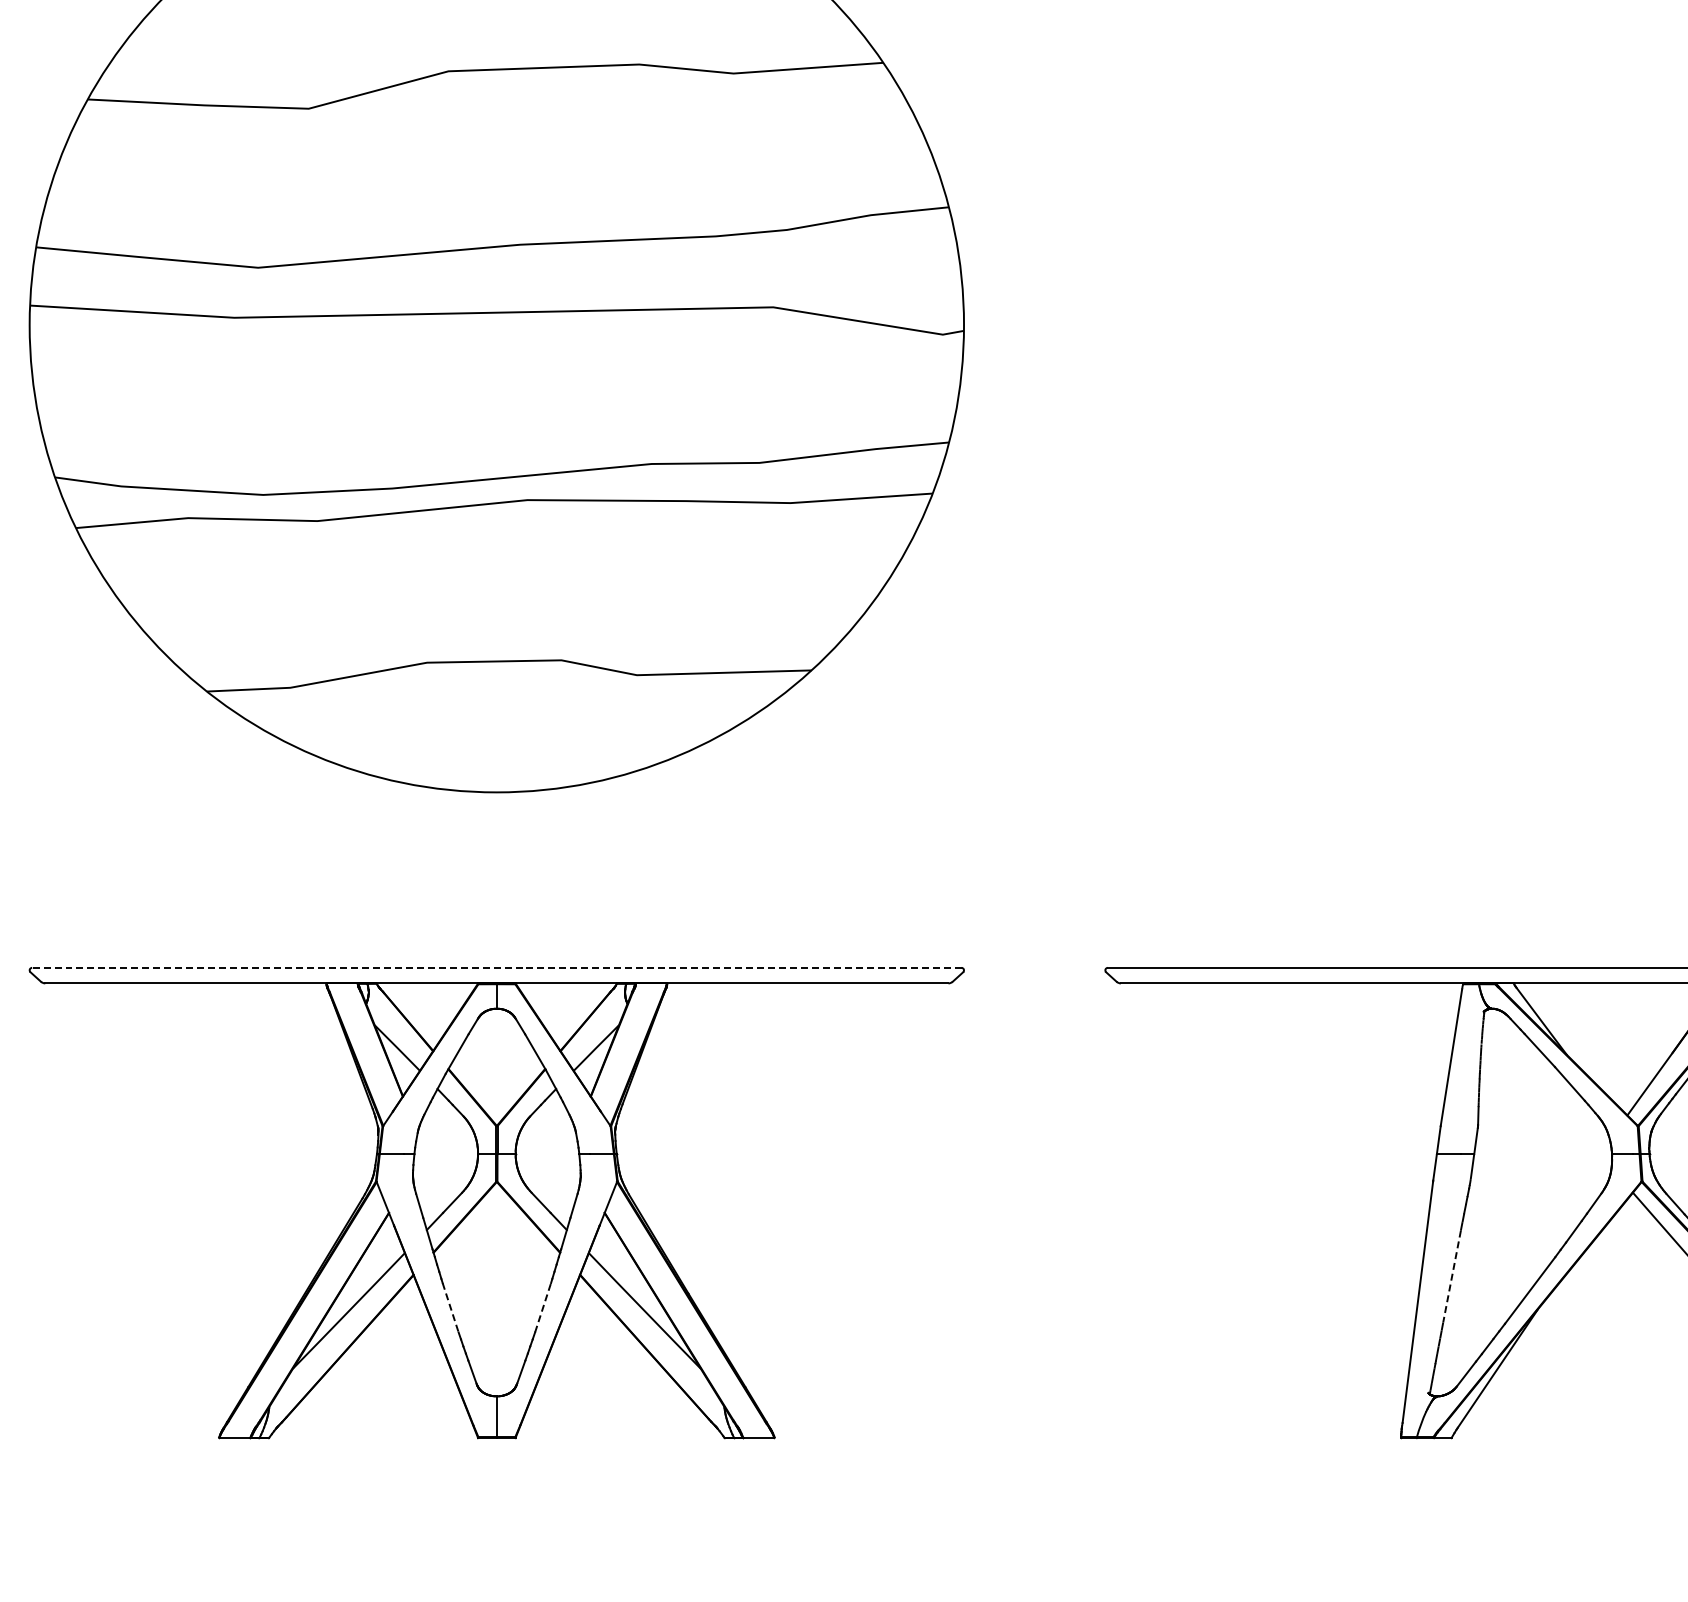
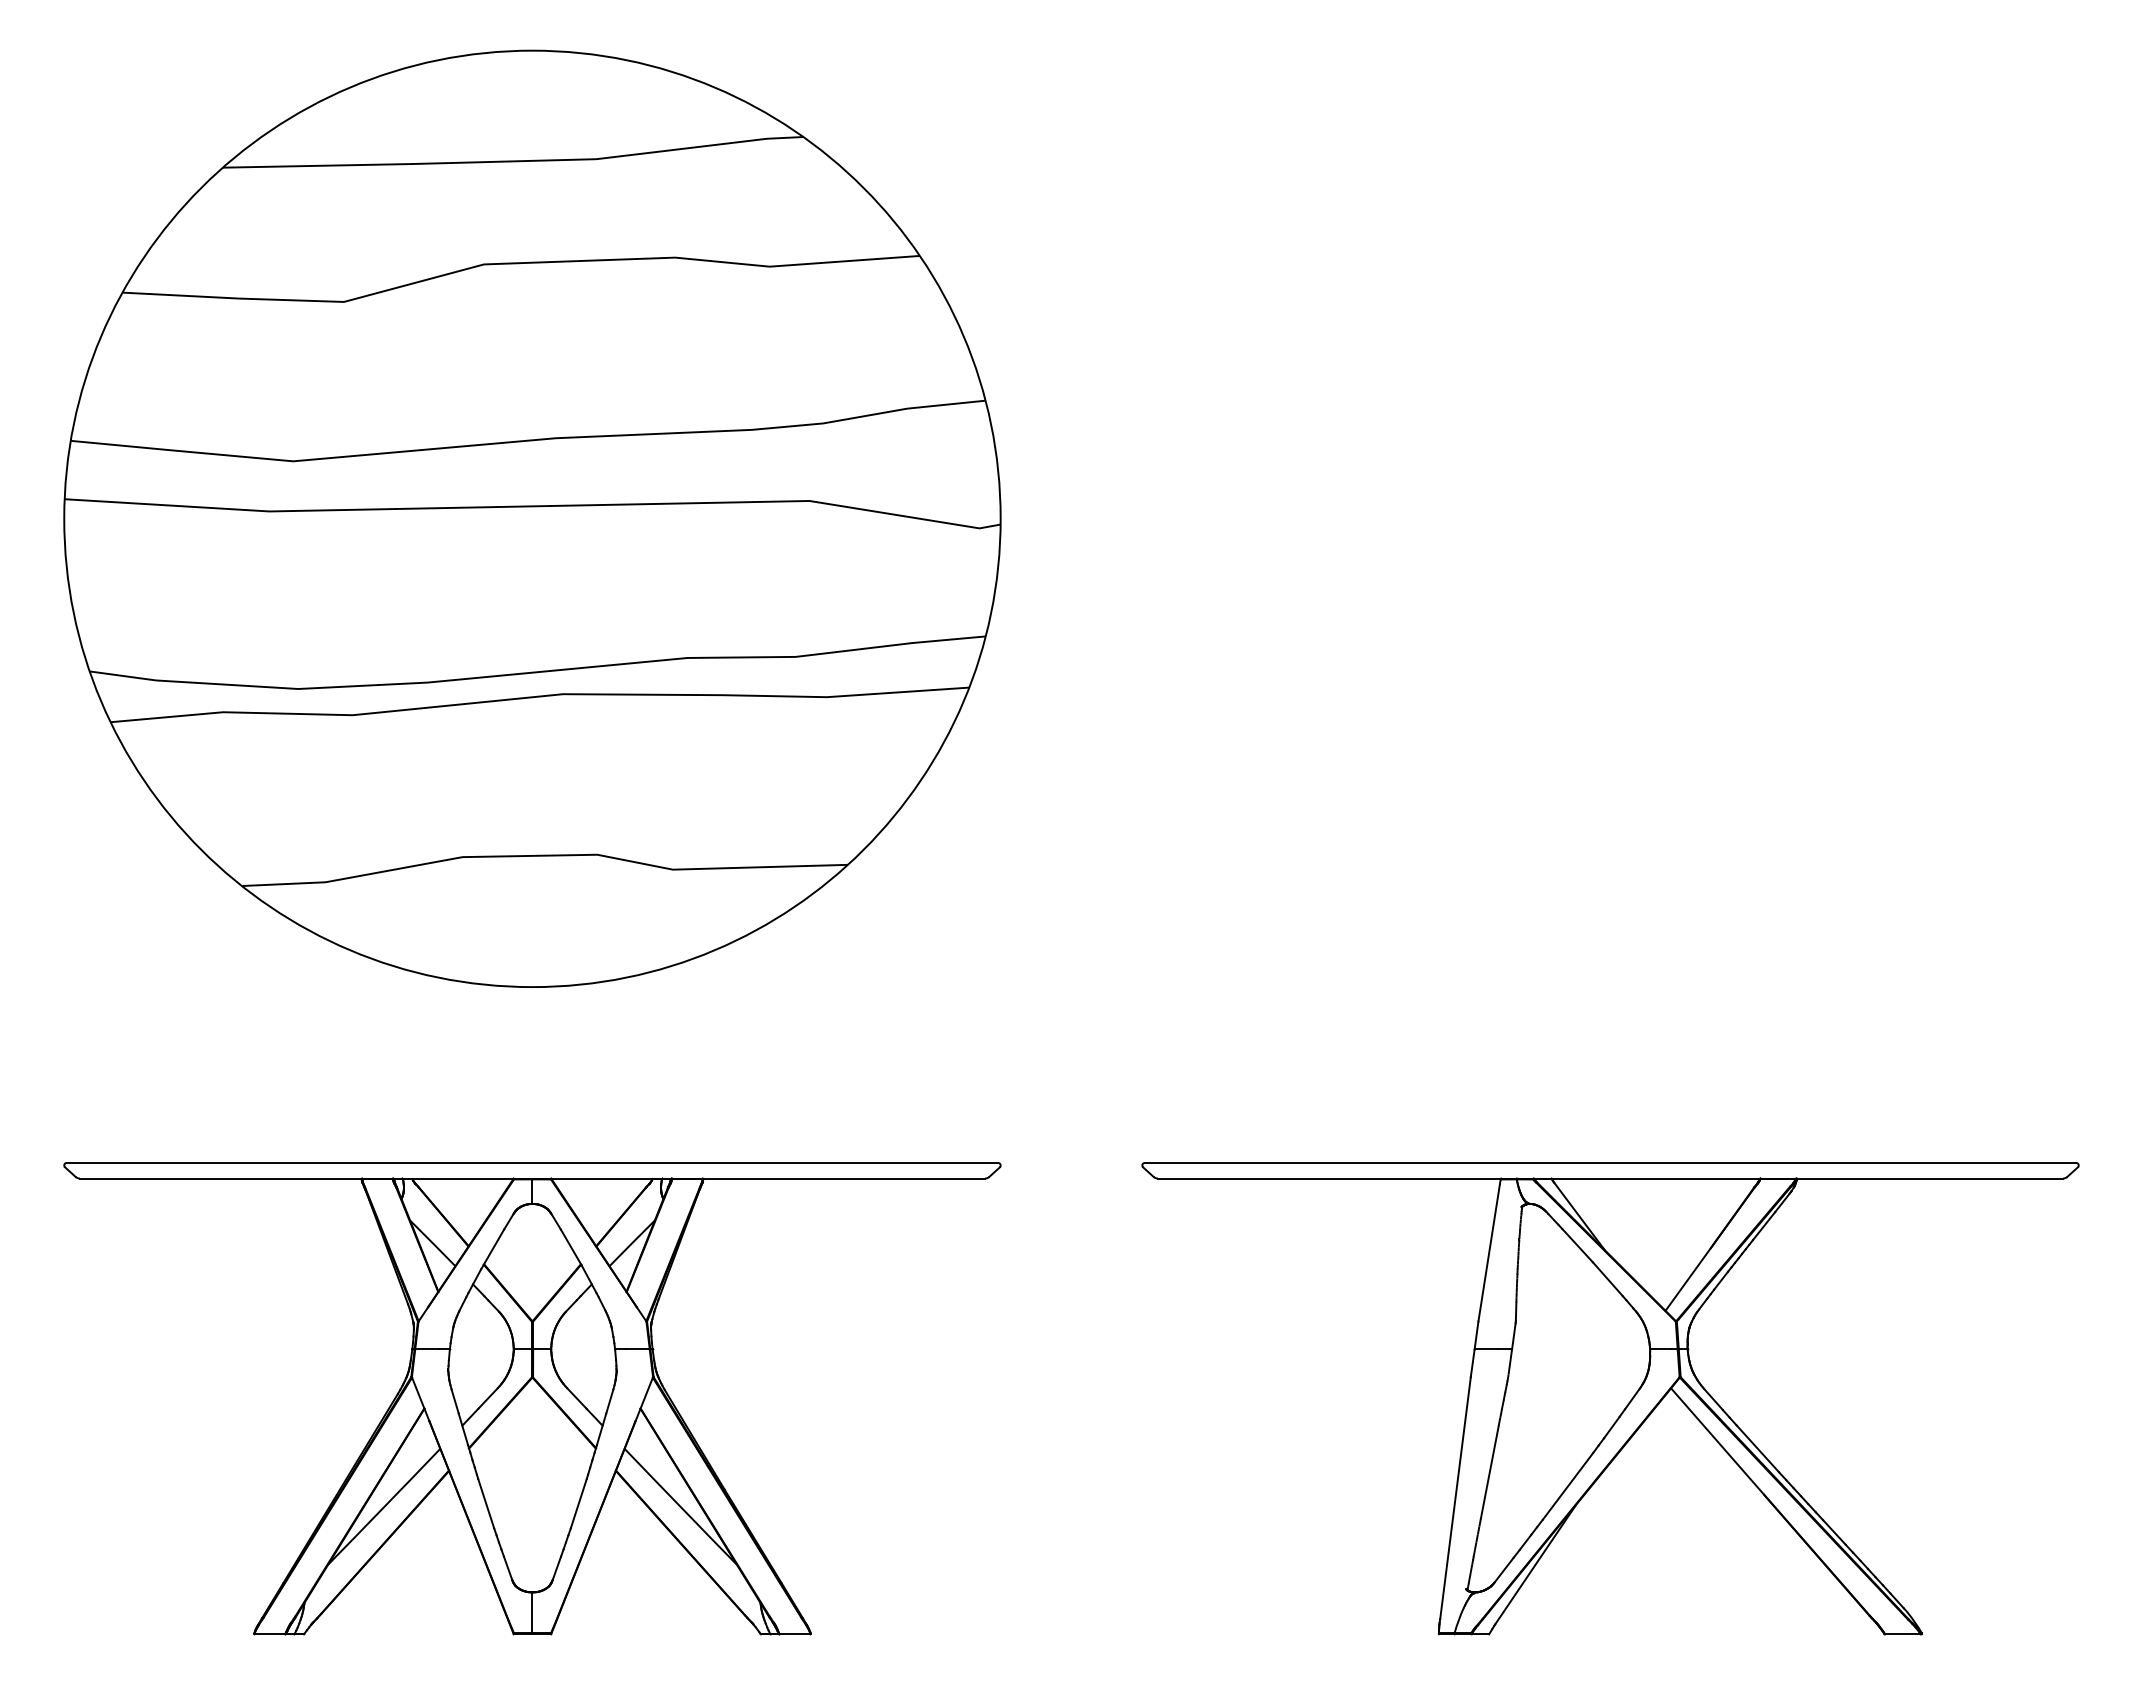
line: (496, 967) -> (532, 1162), dashed -> solid
line: (1451, 1276) -> (1489, 1472), dashed -> solid
line: (542, 1307) -> (578, 1503), dashed -> solid
line: (450, 1308) -> (486, 1504), dashed -> solid

